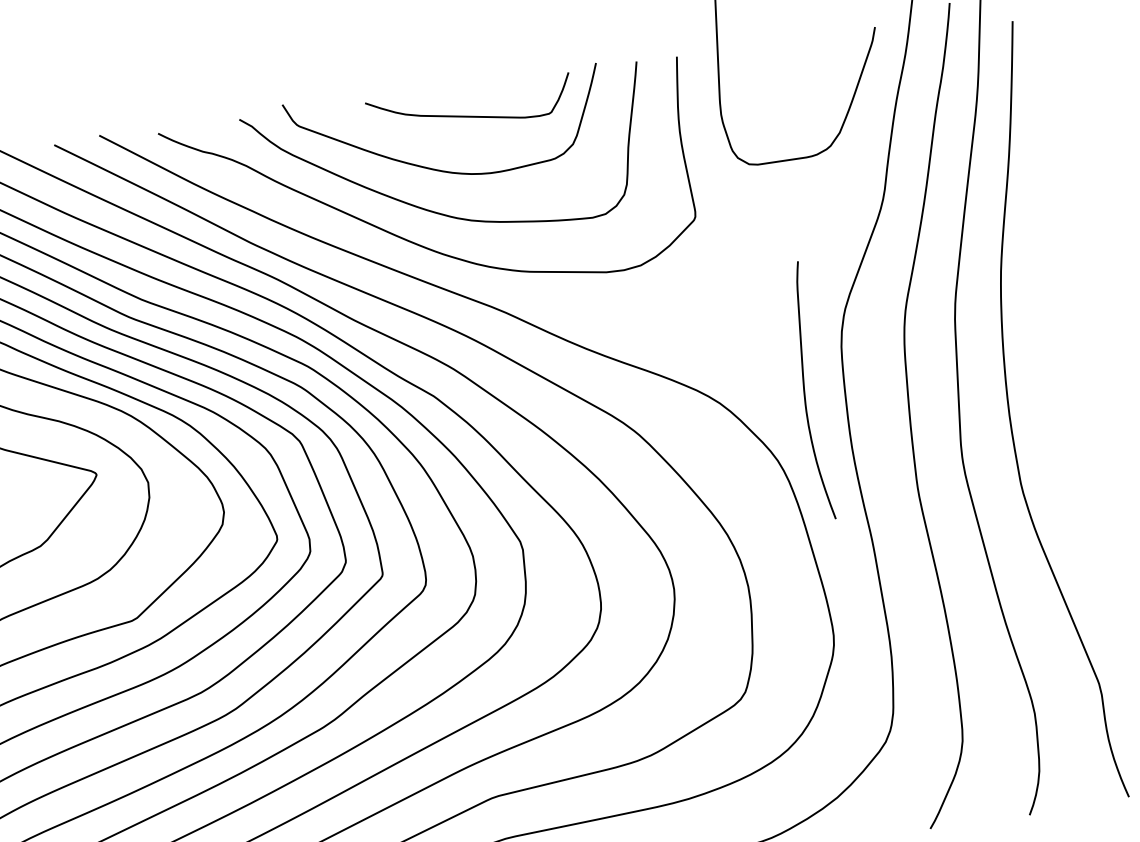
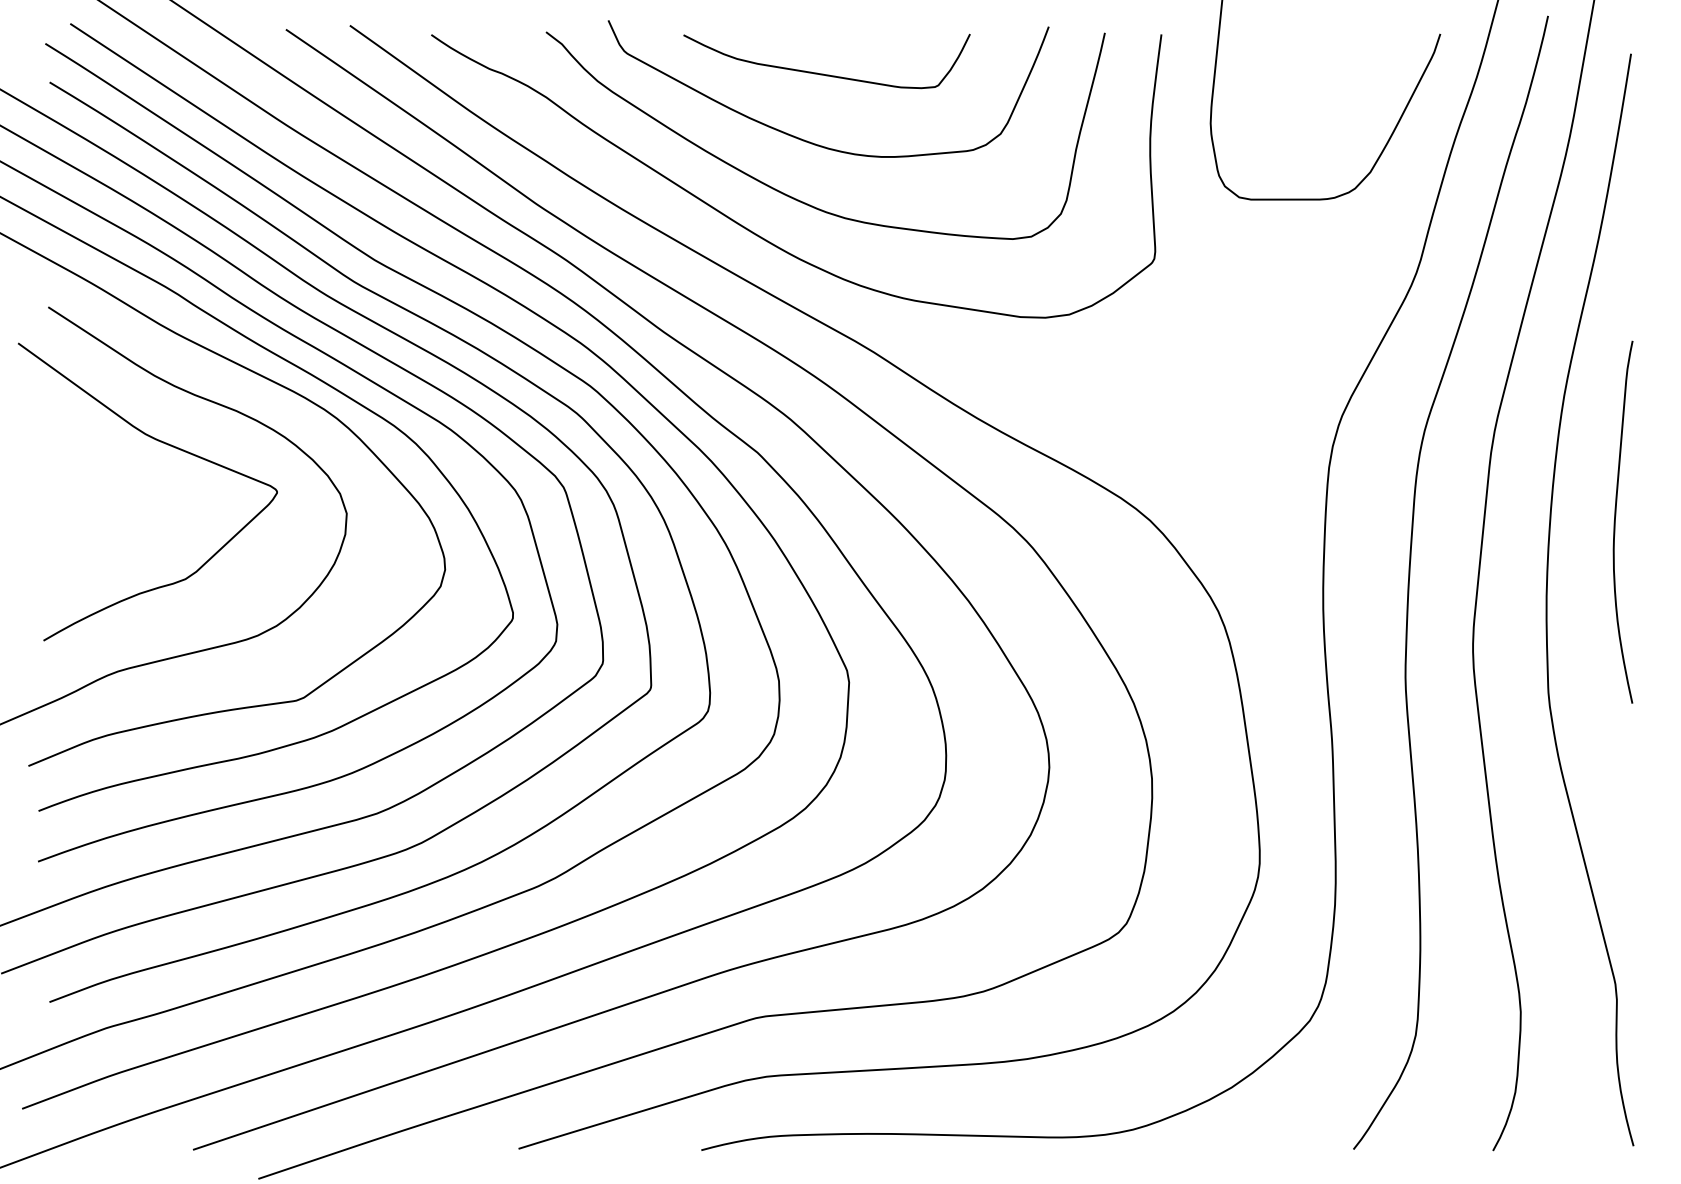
curve: (468, 115) -> (823, 73), moved
curve: (804, 391) -> (1615, 521), moved

